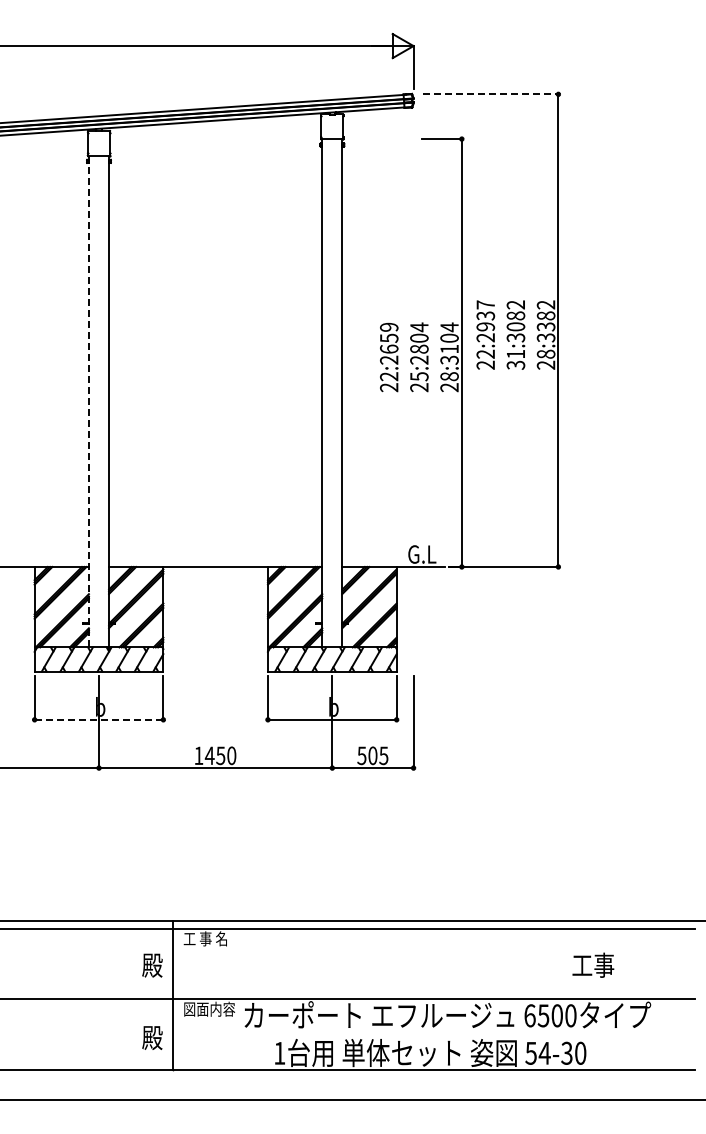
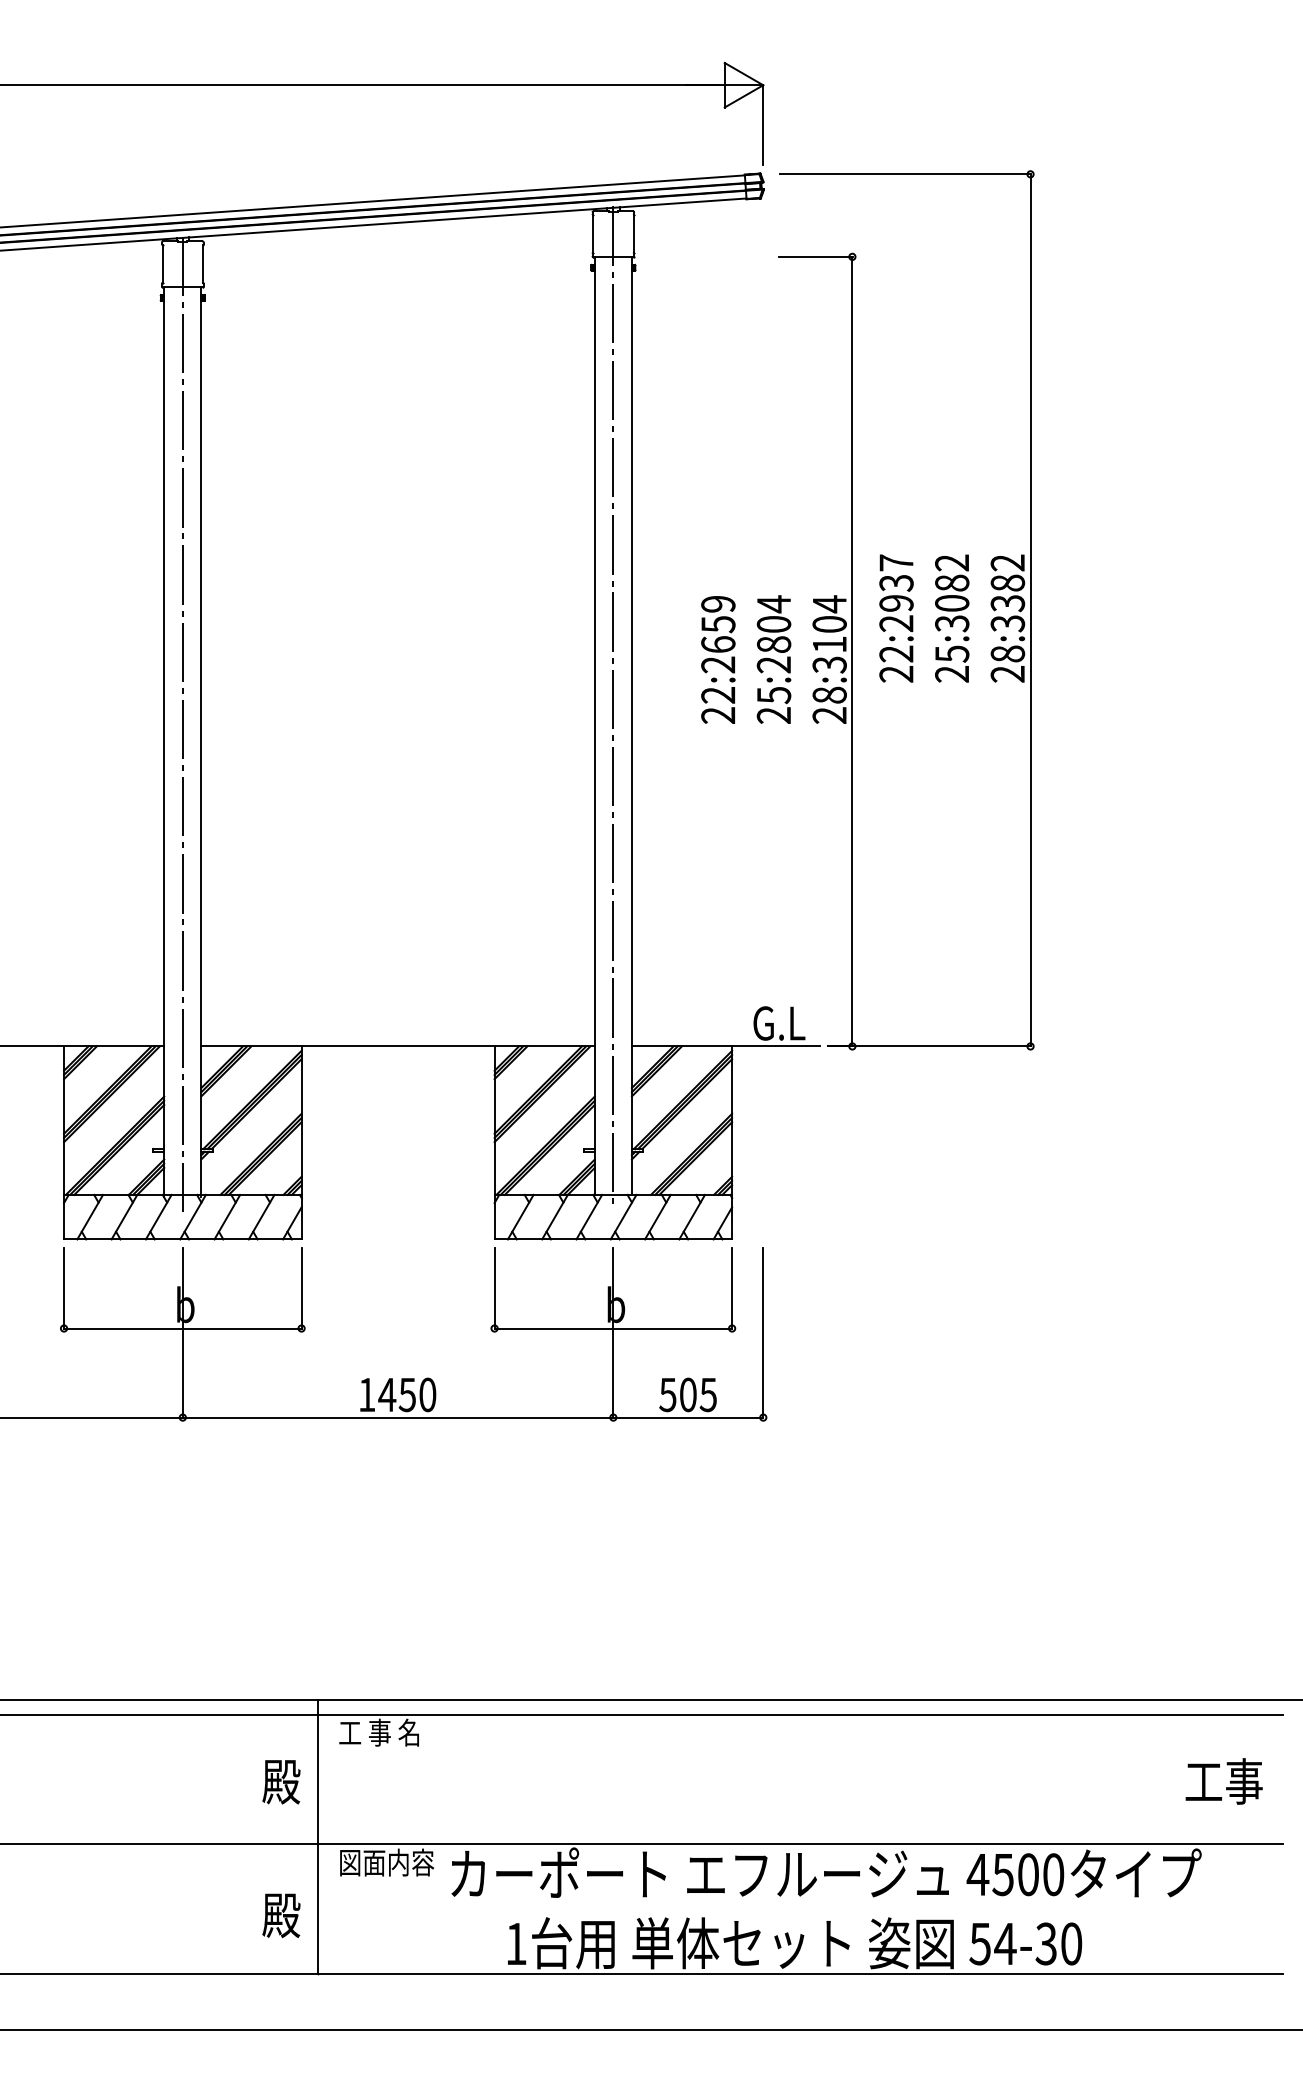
line: (491, 94) -> (907, 174), dashed -> solid
text: (516, 359) -> (953, 663), 31:3082 -> 25:3082
line: (332, 383) -> (613, 707), added
line: (99, 392) -> (183, 724), added
line: (88, 402) -> (163, 742), dashed -> solid
line: (99, 719) -> (183, 1327), dashed -> solid
text: (593, 964) -> (1224, 1780), moved
text: (529, 1015) -> (977, 1874), 6500 -> 4500

